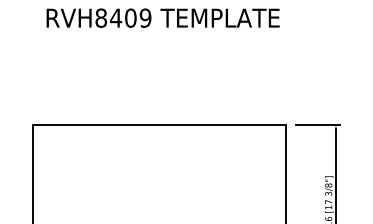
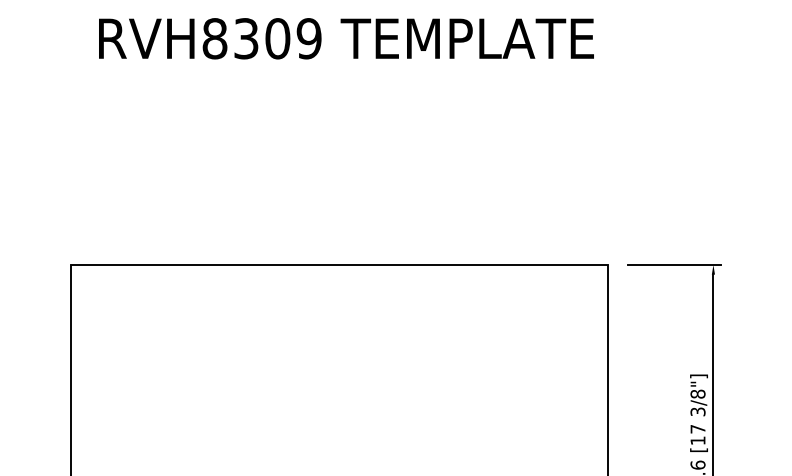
text: (115, 17) -> (245, 37), RVH8409 -> RVH8309

